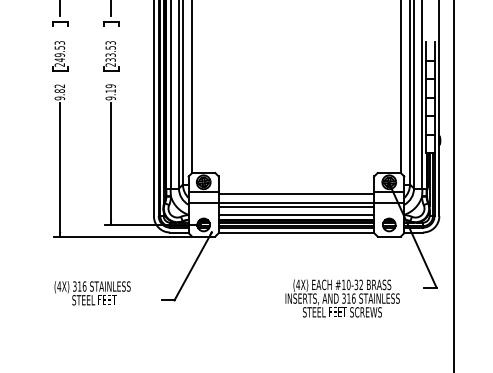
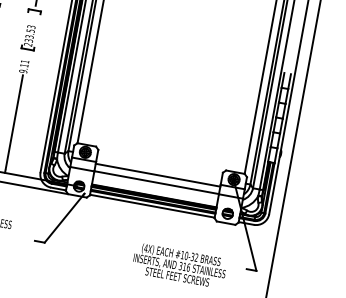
text: (110, 86) -> (24, 61), 9.19 -> 9.11
line: (296, 207) -> (156, 186), removed
line: (296, 215) -> (154, 192), removed

